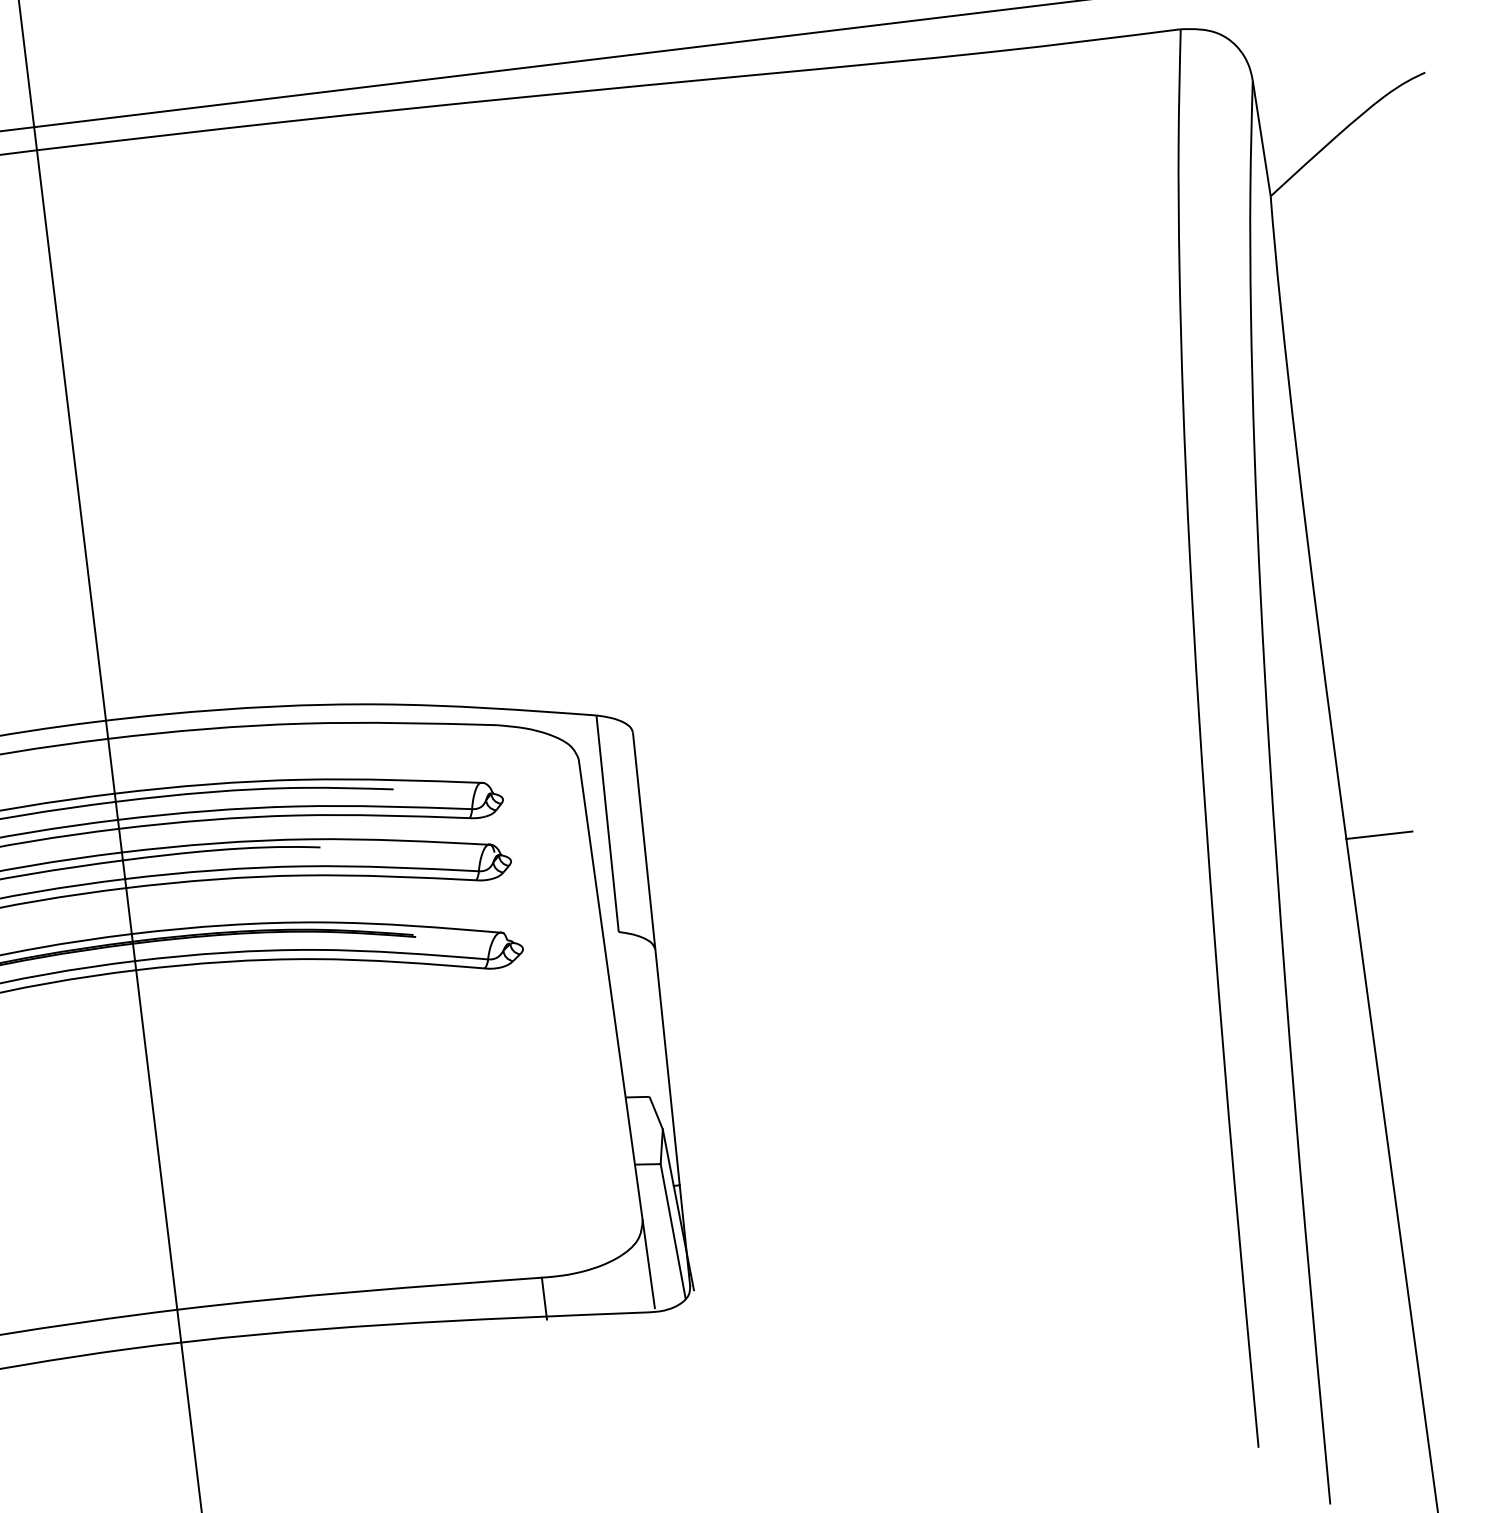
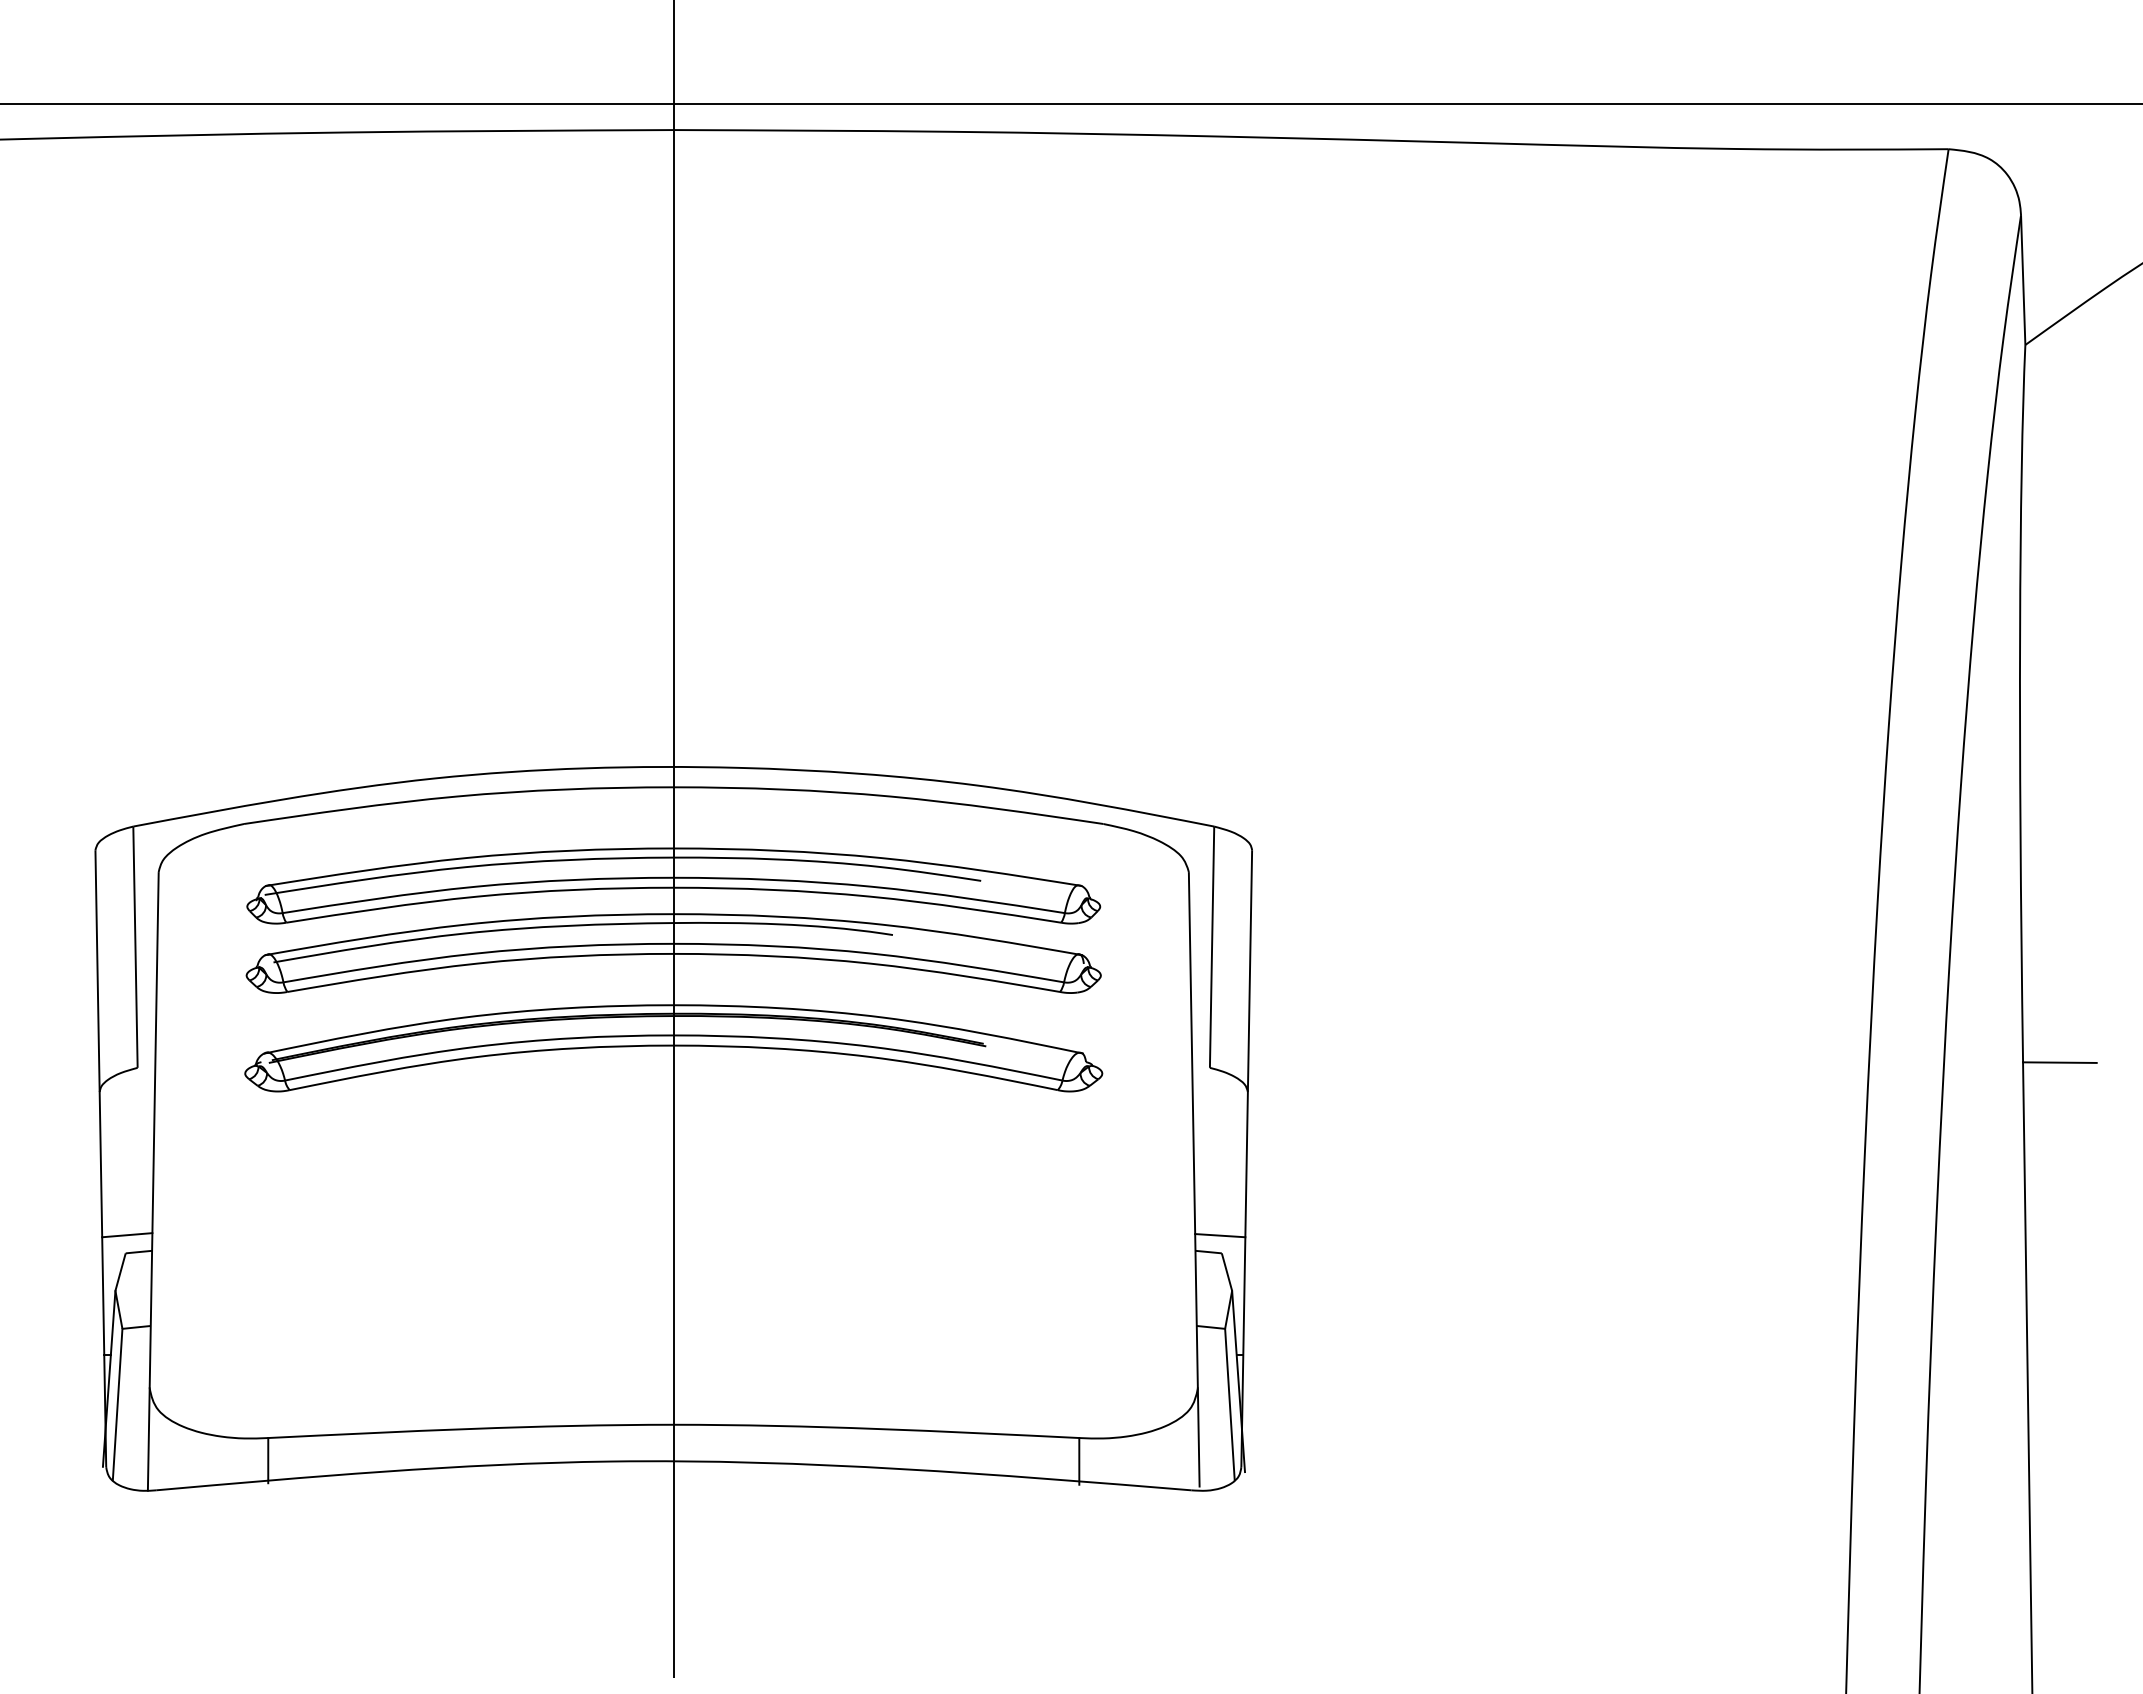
line: (646, 1081) -> (1220, 1235), added

